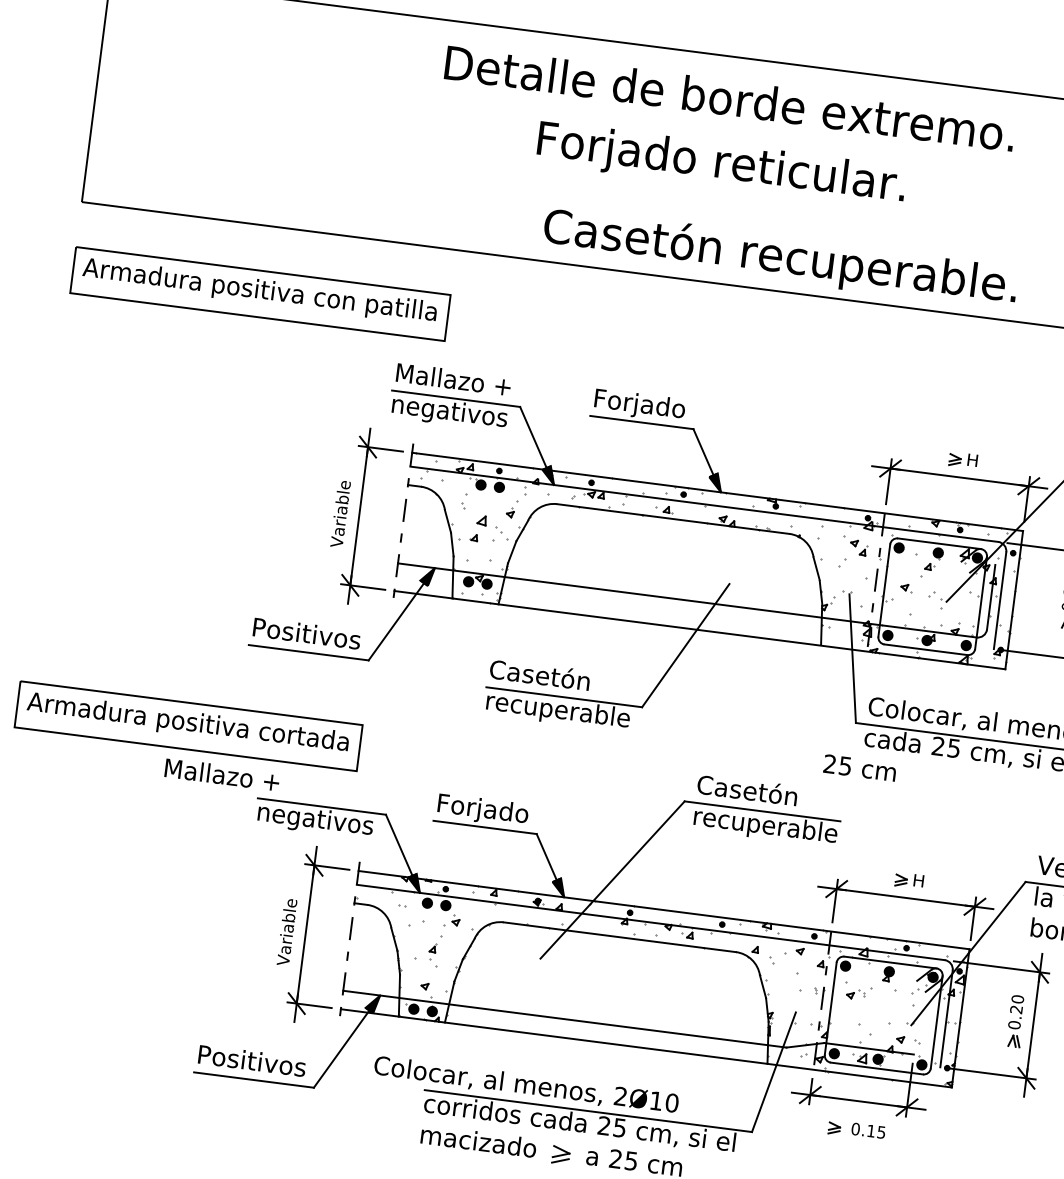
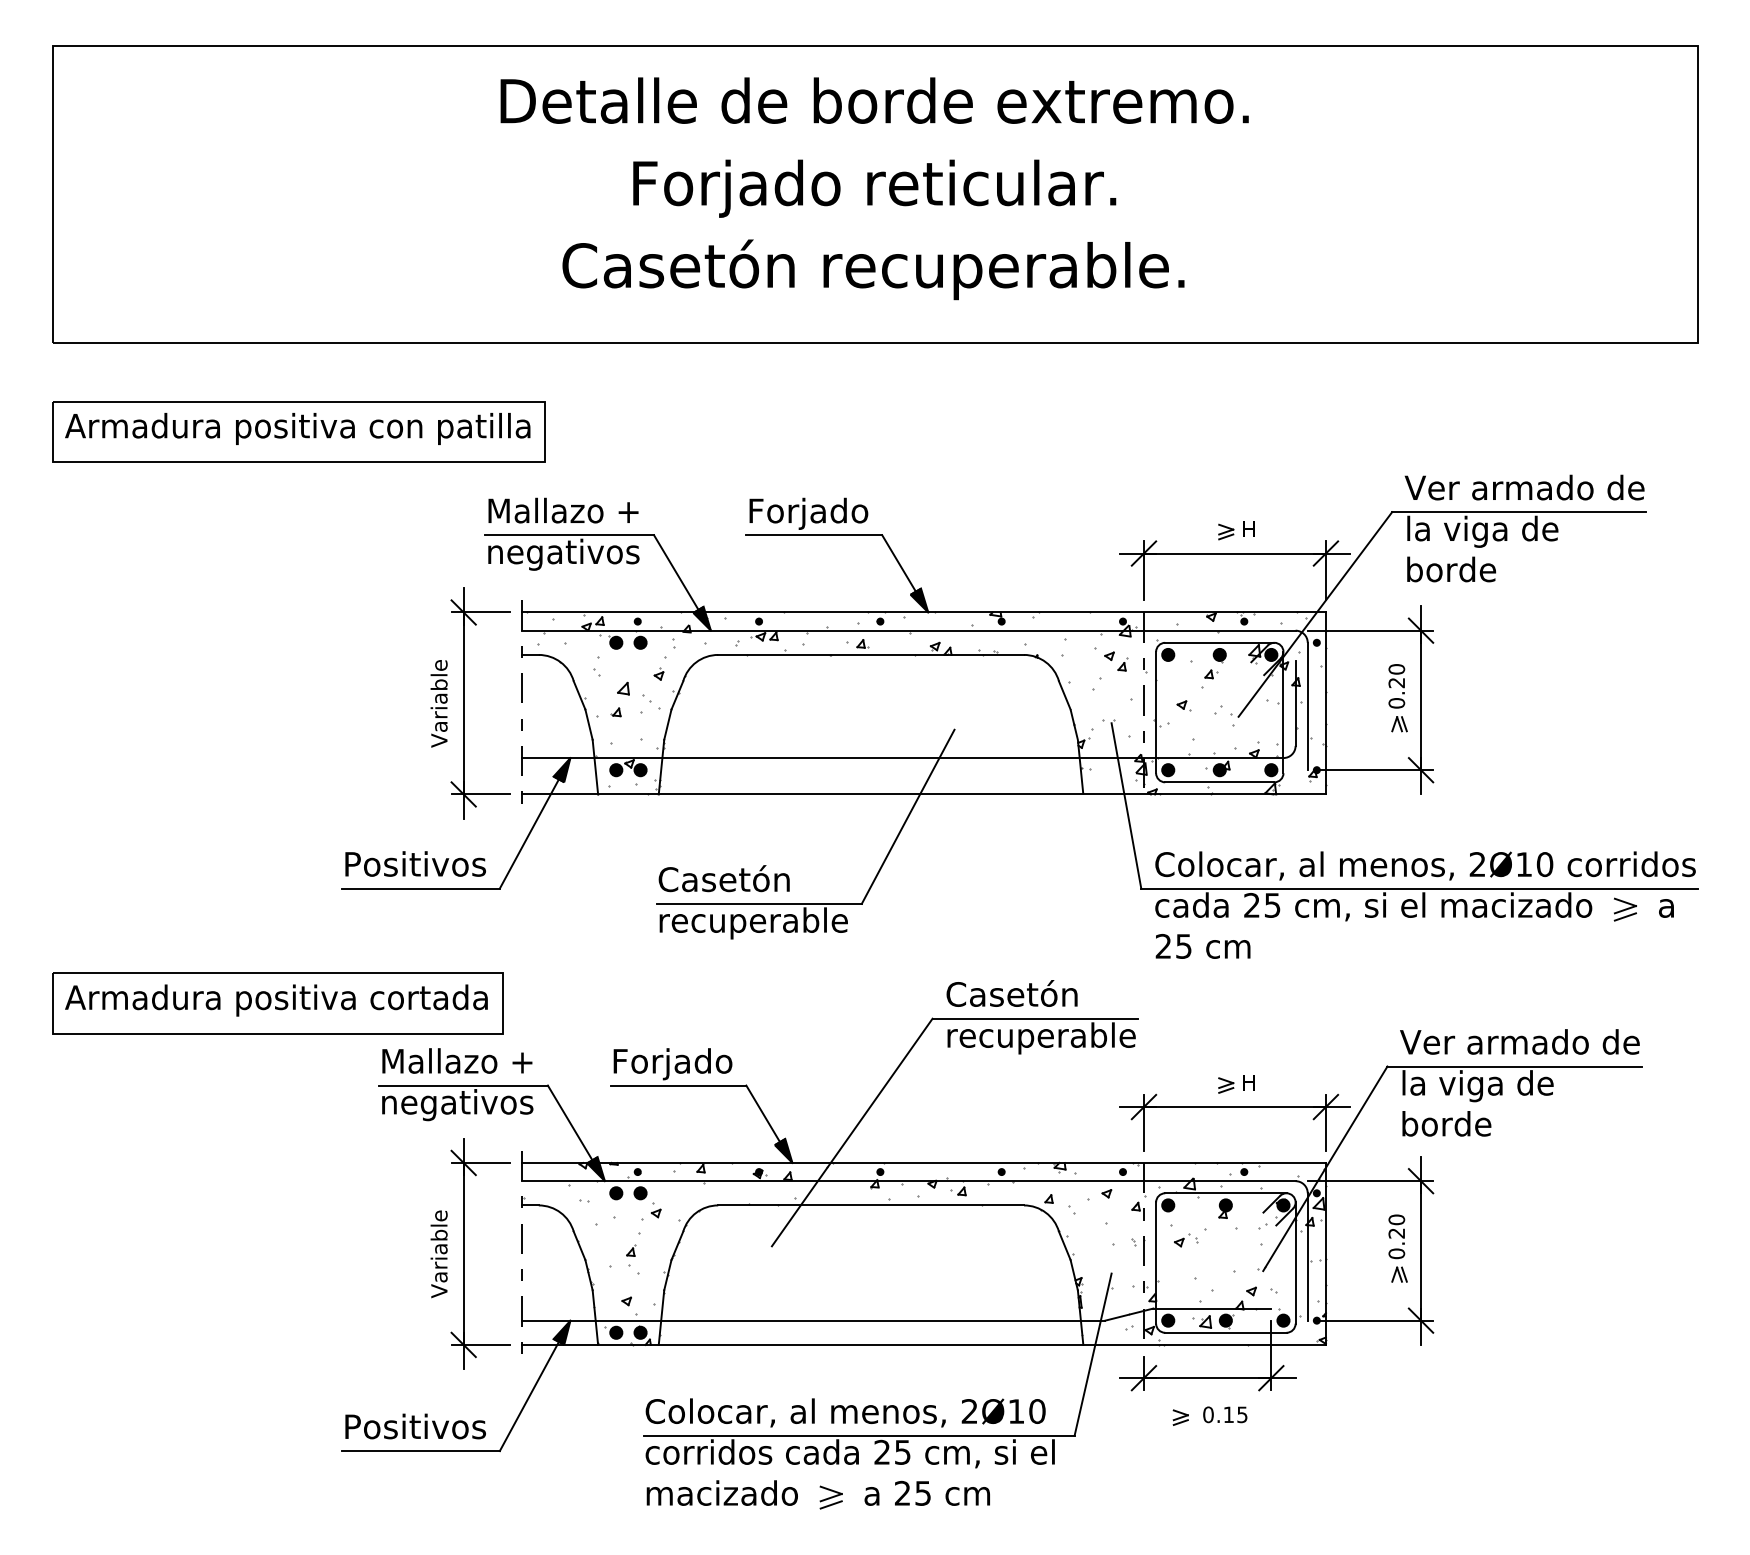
text: (780, 258) -> (873, 269), moved
text: (859, 768) -> (1202, 946), moved
text: (222, 774) -> (457, 1060), moved
text: (526, 1085) -> (845, 1412), moved

